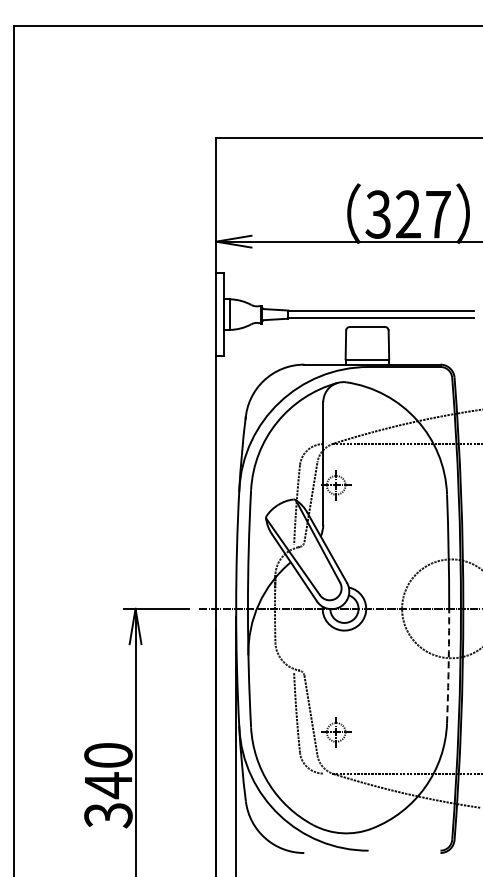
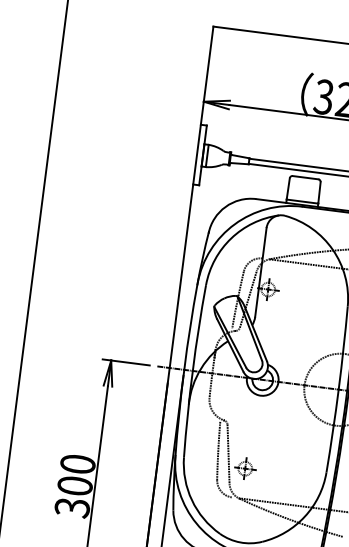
arc: (448, 666) -> (332, 431), dashed -> solid
text: (108, 785) -> (75, 486), 340 -> 300

